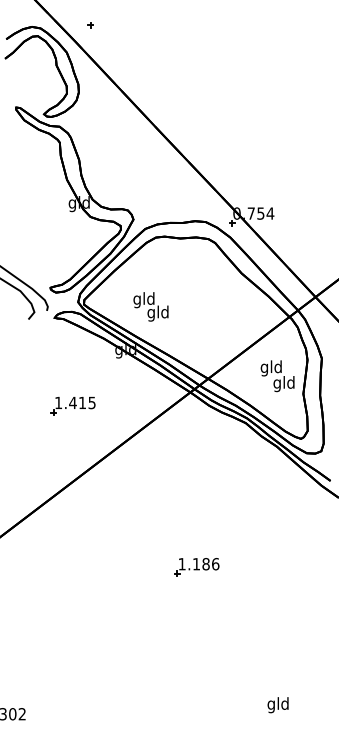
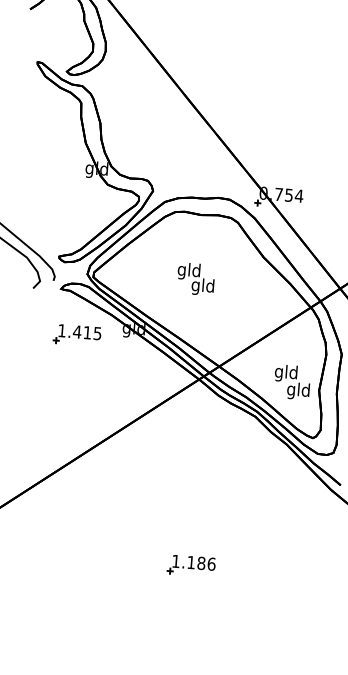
text: (150, 306) -> (195, 278), moved
text: (277, 376) -> (292, 382), moved
part: (72, 406) -> (76, 335), moved

